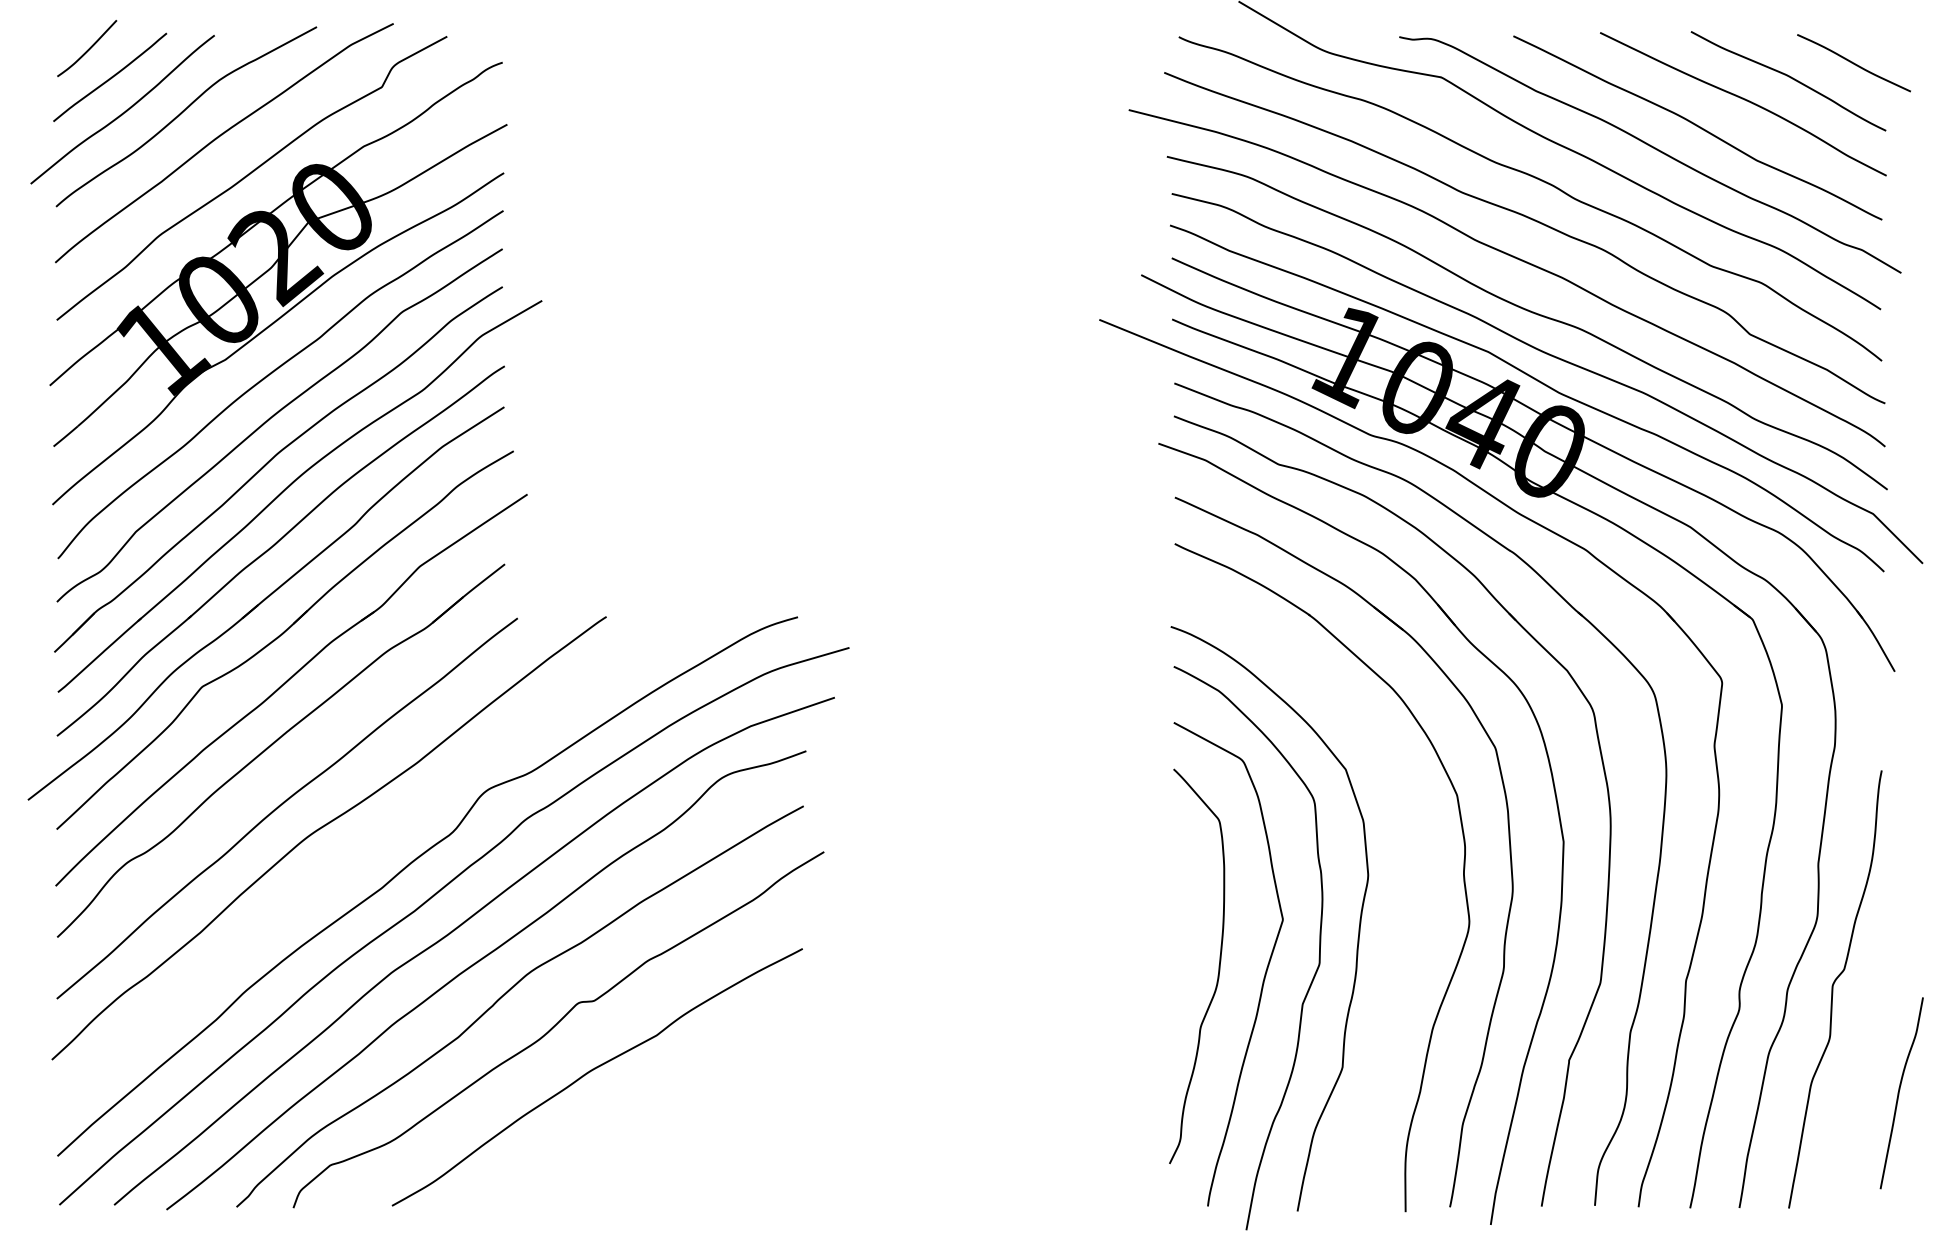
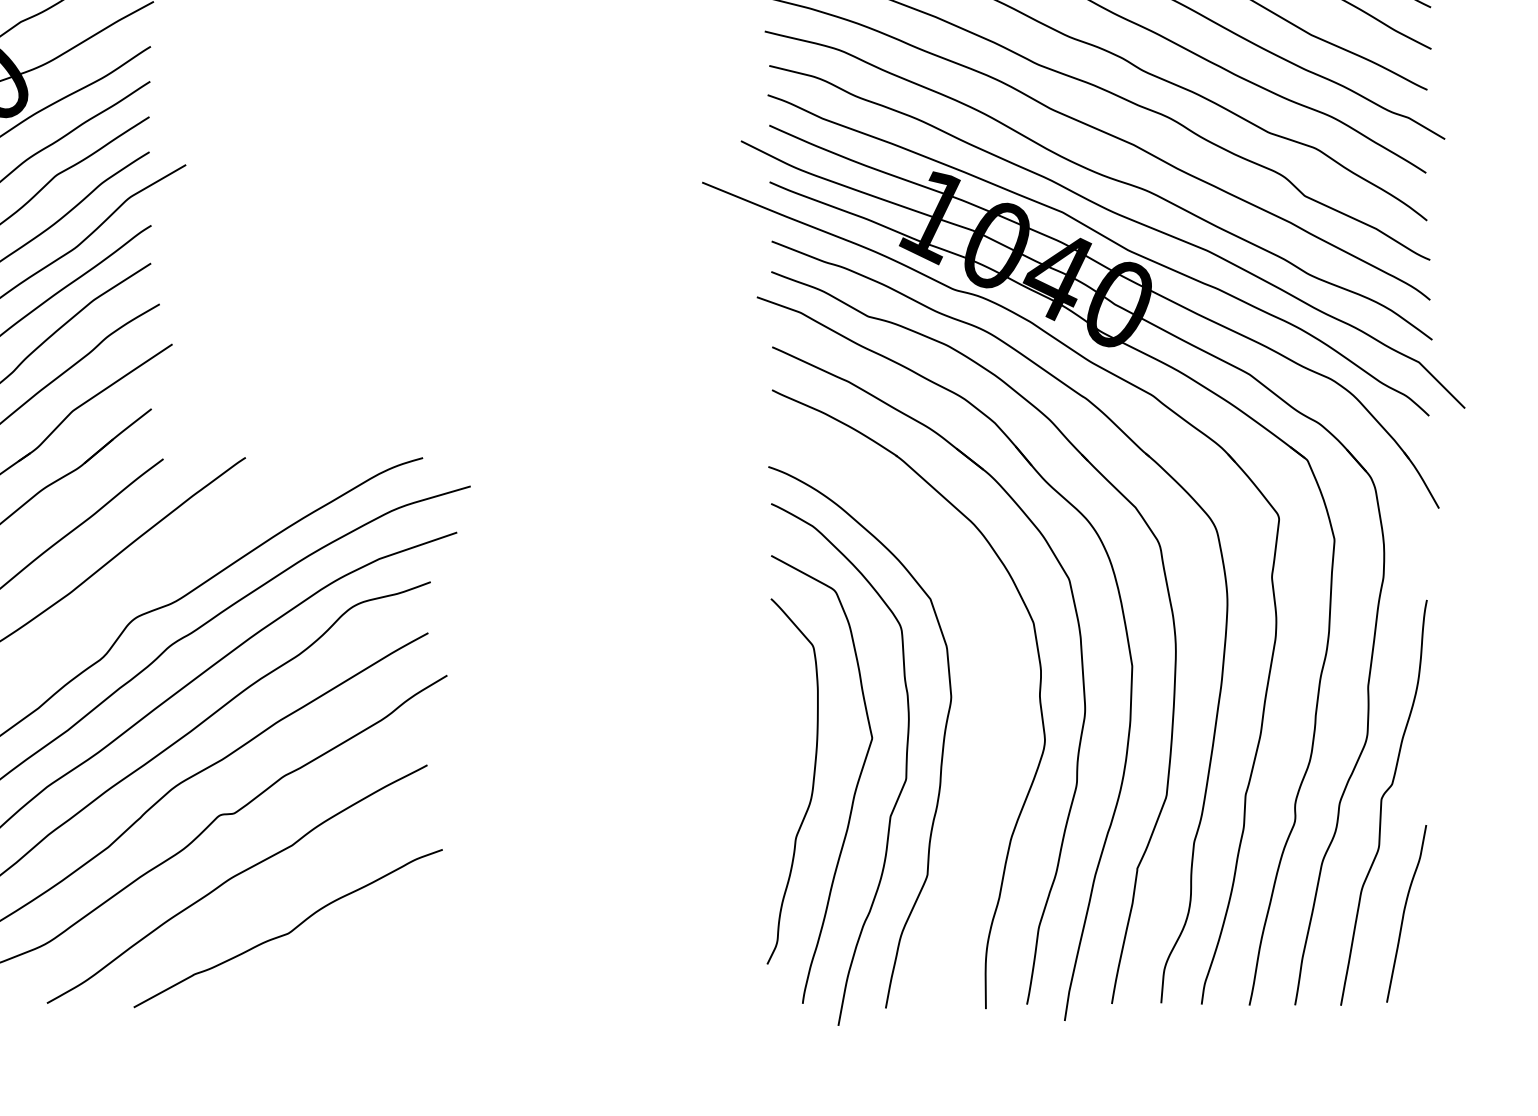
curve: (1899, 1093) -> (1404, 914), moved
curve: (653, 1128) -> (289, 931), added

